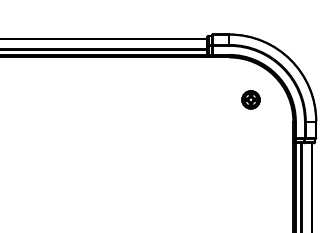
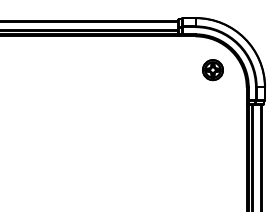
part: (250, 100) -> (212, 70), size x1.43

